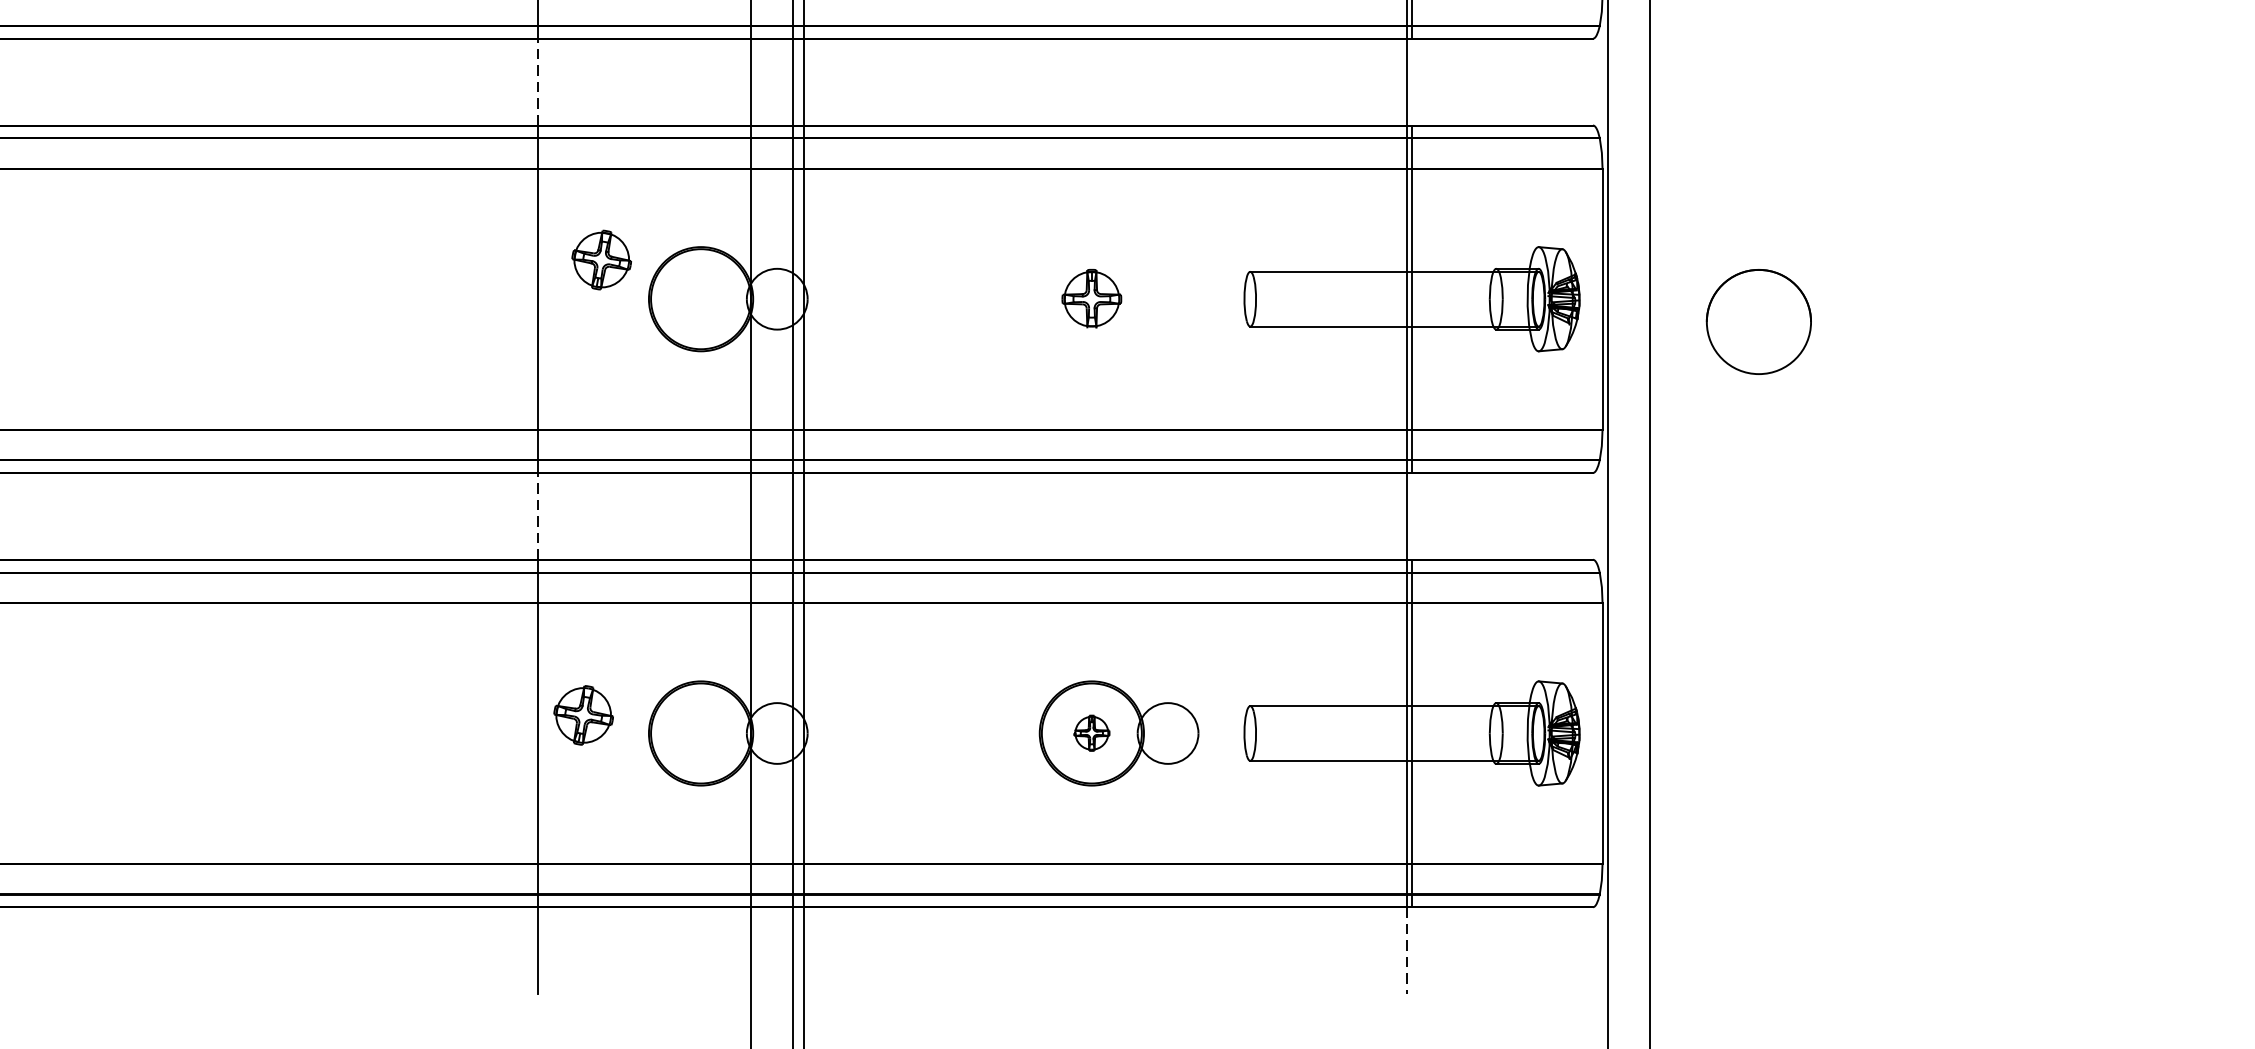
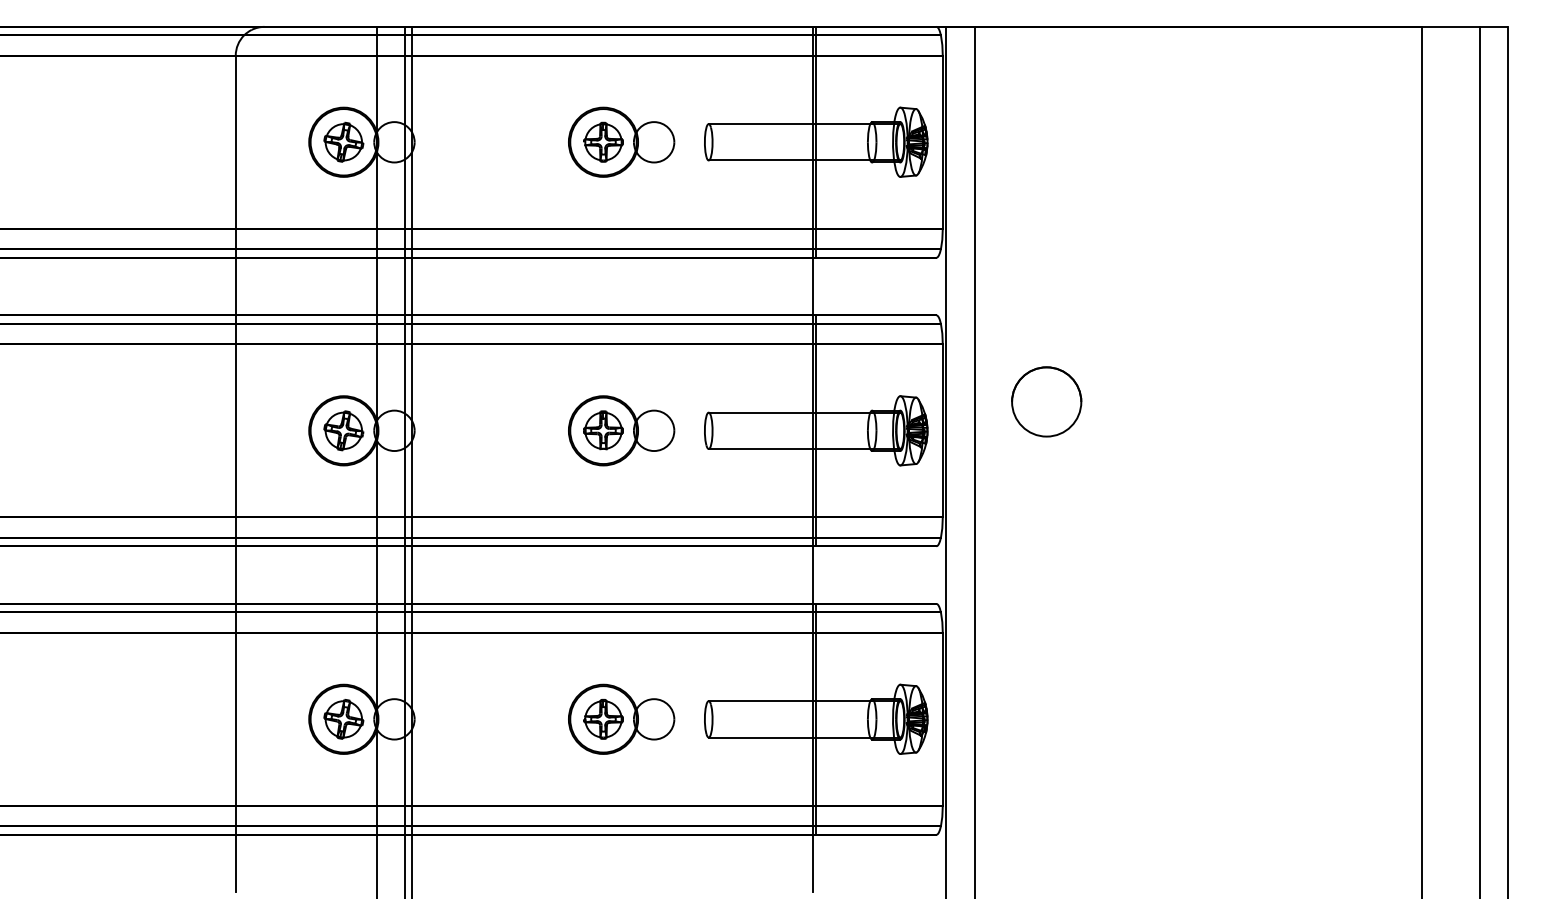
line: (538, 82) -> (235, 286), dashed -> solid
part: (601, 259) -> (343, 430), moved
part: (1118, 298) -> (621, 430), added
part: (1758, 321) -> (1046, 401), moved
line: (538, 516) -> (235, 575), dashed -> solid
part: (583, 715) -> (343, 719), moved
part: (1091, 732) -> (603, 718), size x1.67
line: (1406, 950) -> (812, 863), dashed -> solid

